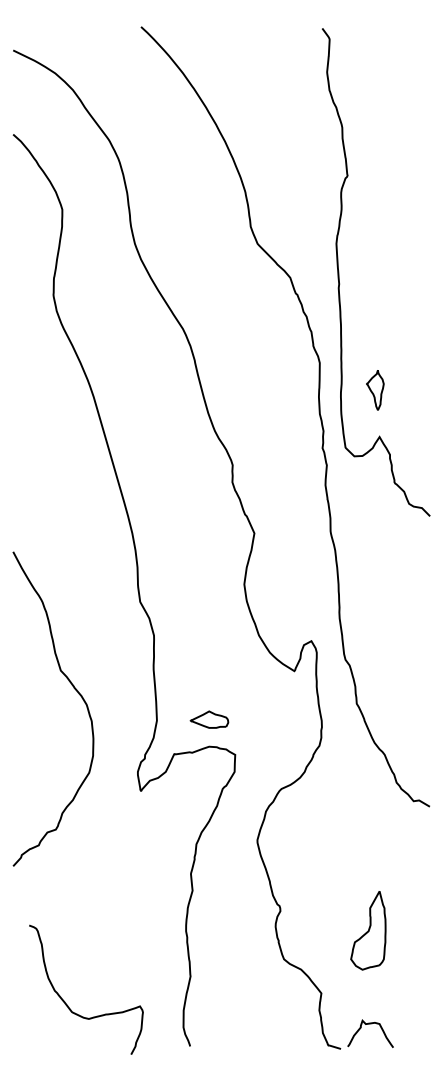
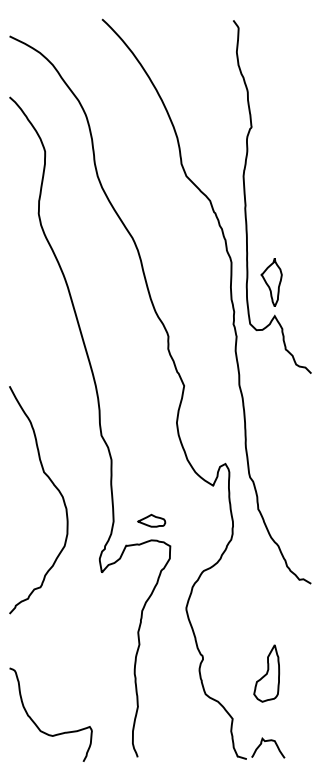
part: (375, 389) -> (271, 281), size x1.67
curve: (73, 688) -> (53, 485), moved
curve: (68, 1005) -> (38, 726), moved

